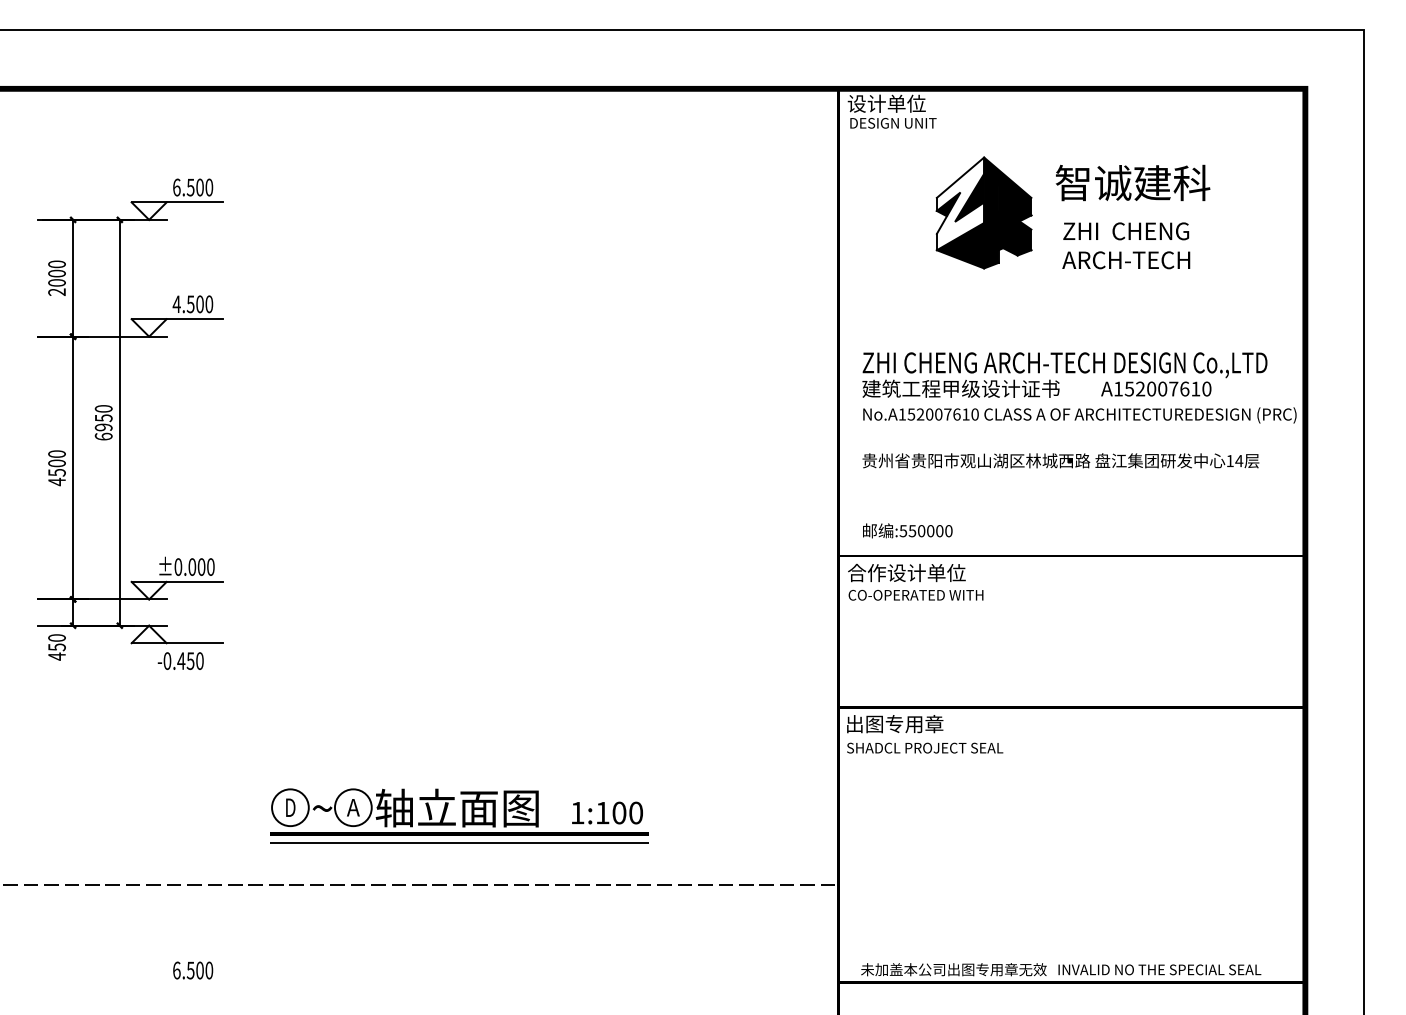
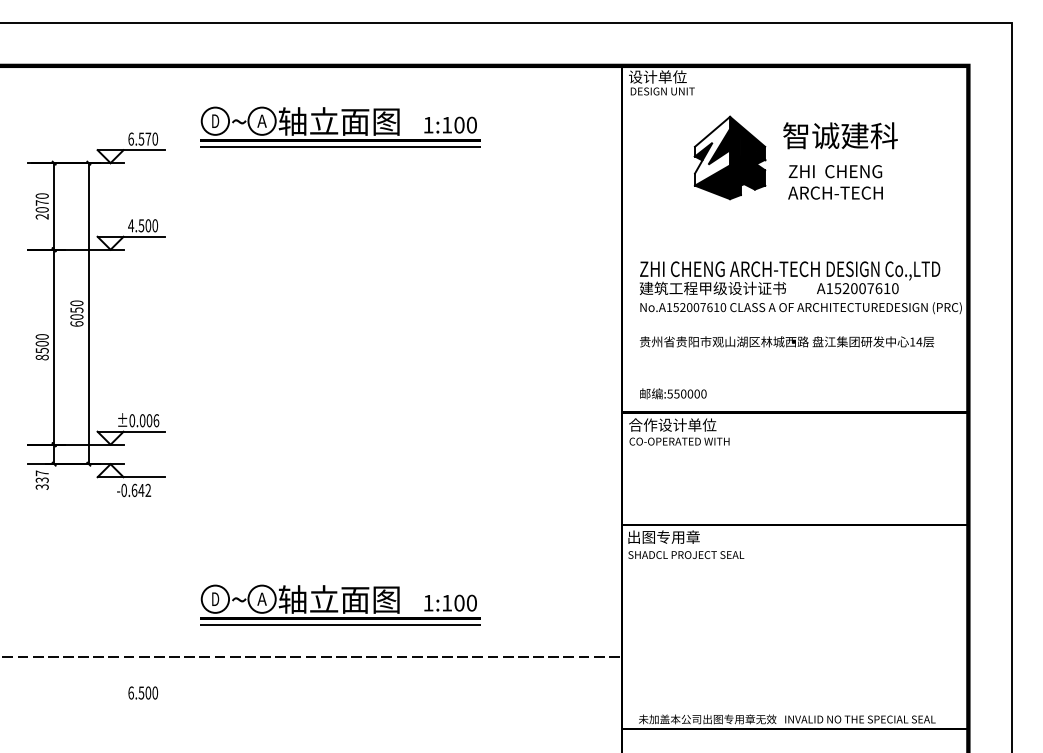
part: (459, 170) -> (340, 126), added
text: (200, 186) -> (148, 138), 6.500 -> 6.570
text: (56, 272) -> (41, 202), 2000 -> 2070
text: (103, 426) -> (76, 316), 6950 -> 6050
text: (56, 481) -> (41, 357), 4500 -> 8500
text: (211, 566) -> (156, 420), ±0.000 -> ±0.006
text: (56, 647) -> (41, 480), 450 -> 337
text: (190, 661) -> (141, 490), -0.450 -> -0.642
text: (192, 969) -> (142, 692), moved

